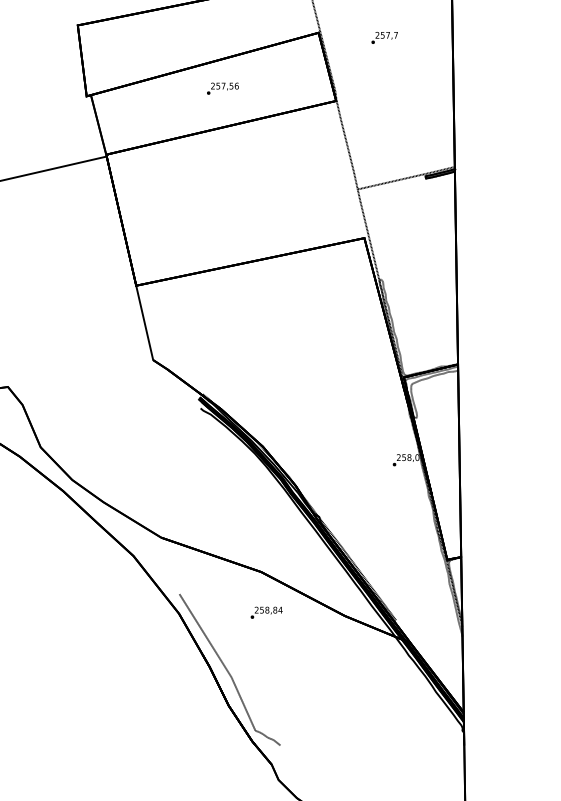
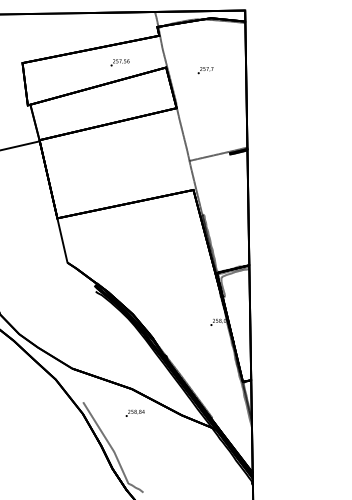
text: (221, 88) -> (119, 62), moved

